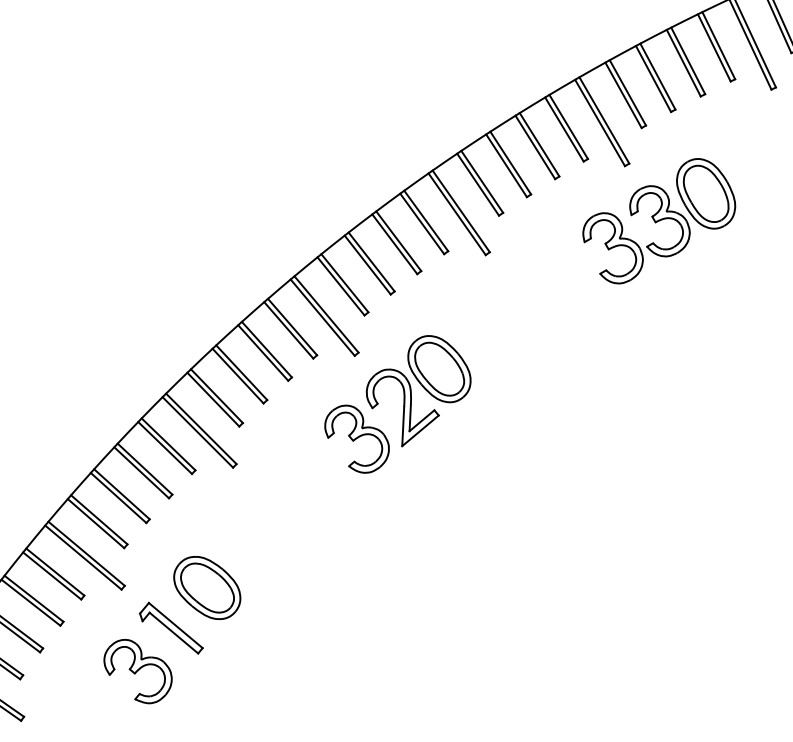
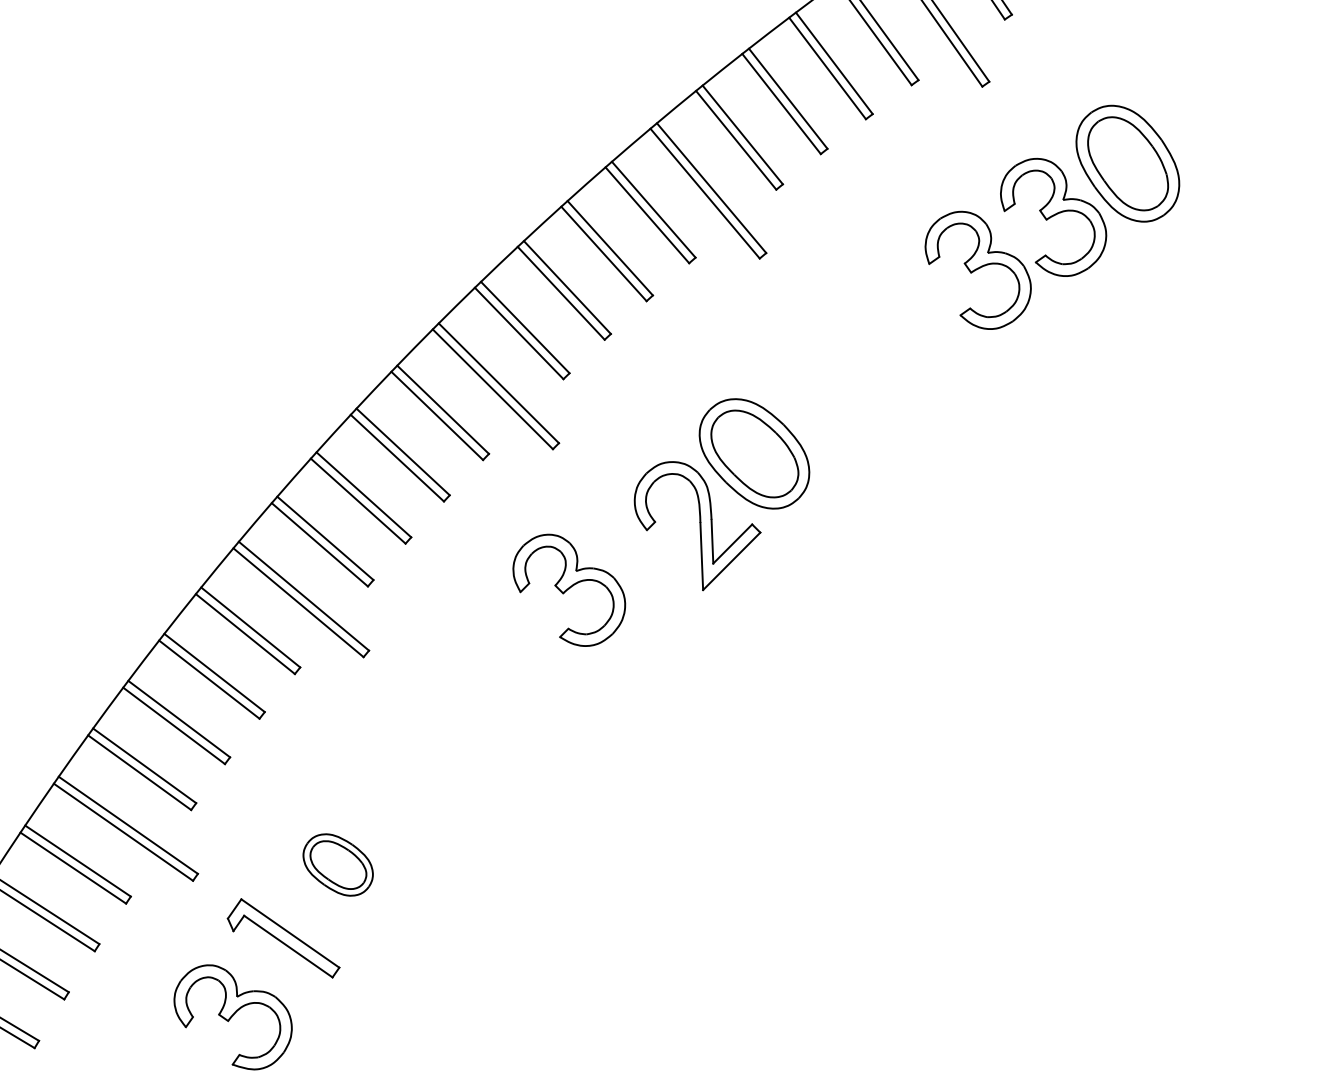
part: (659, 221) -> (1053, 217), moved
part: (418, 391) -> (722, 494), moved
part: (207, 587) -> (338, 864), size x0.6

